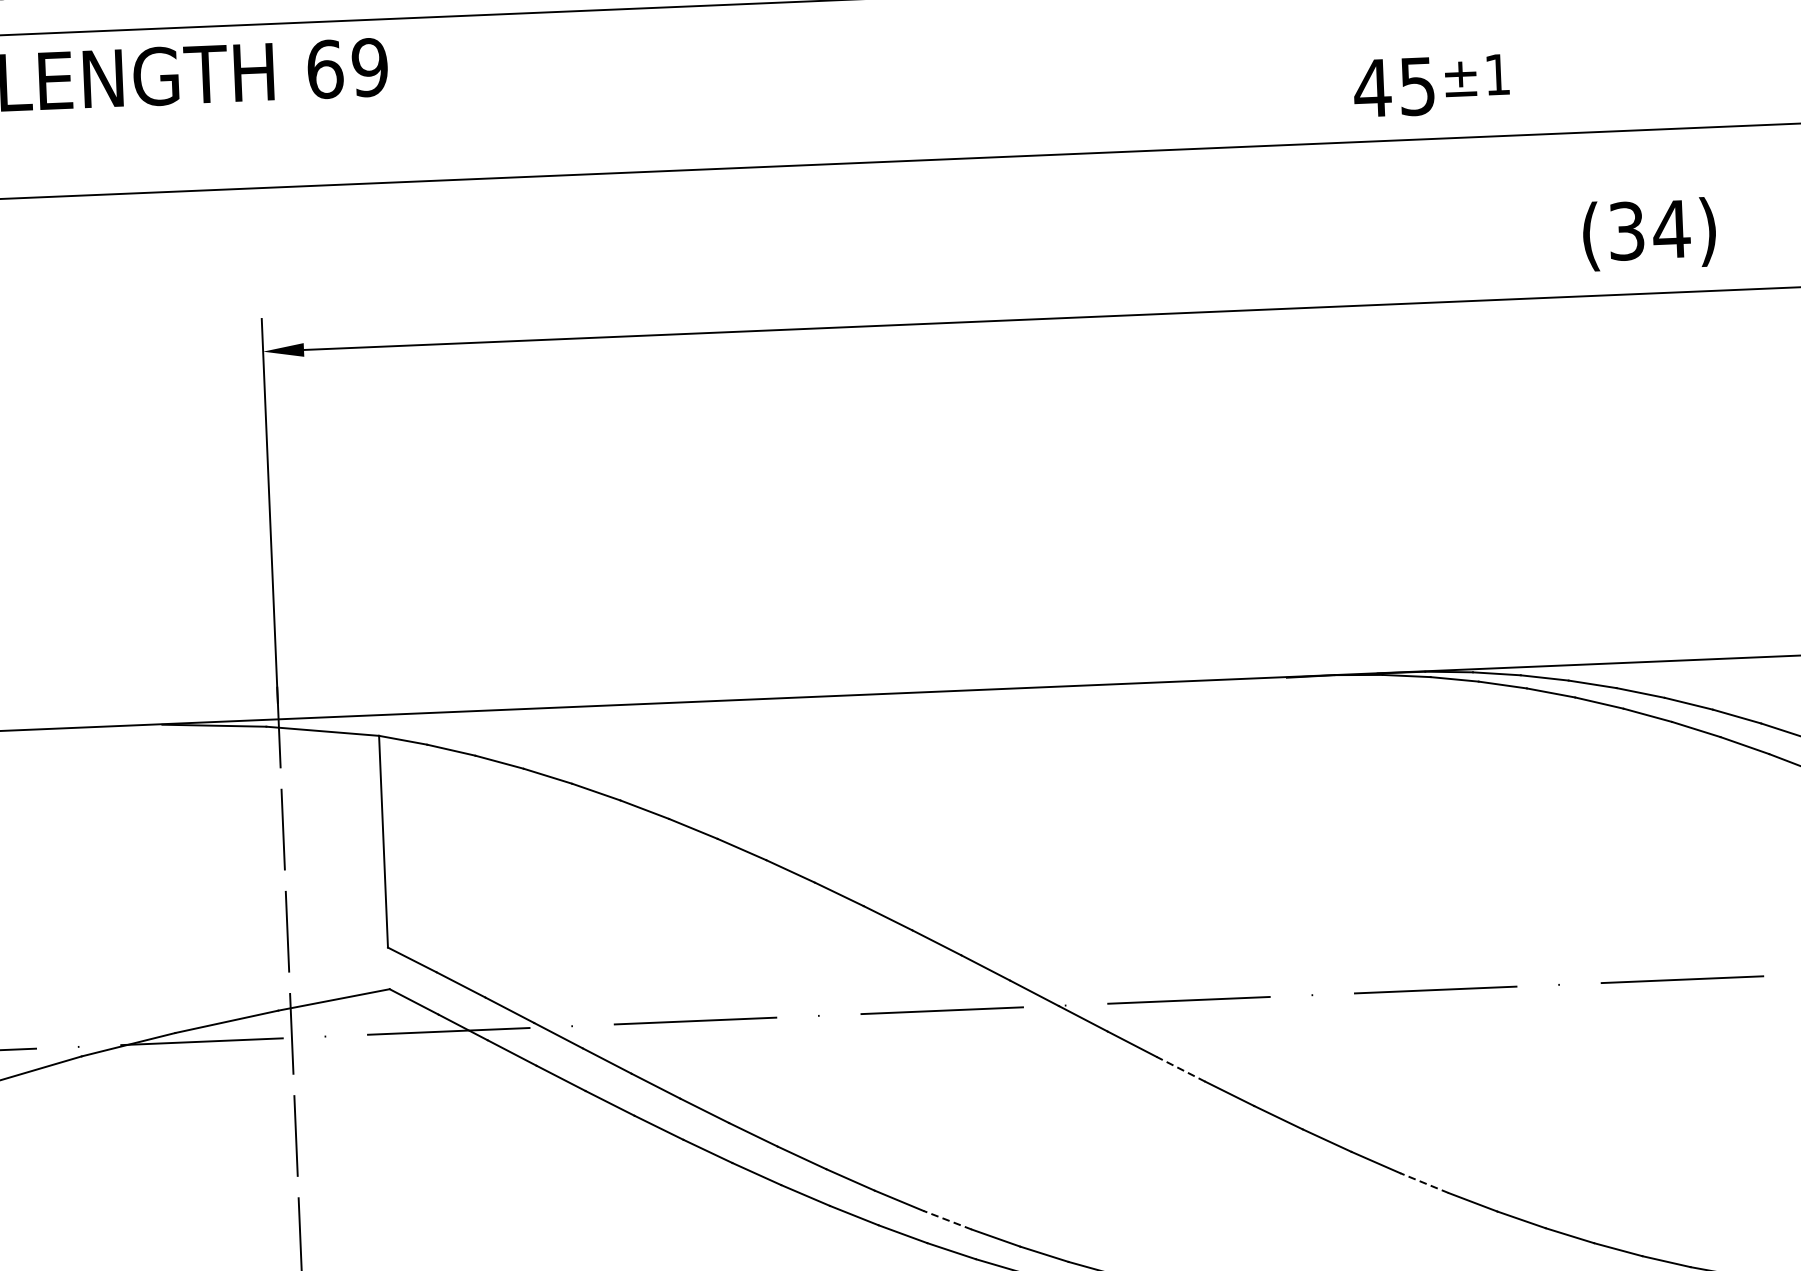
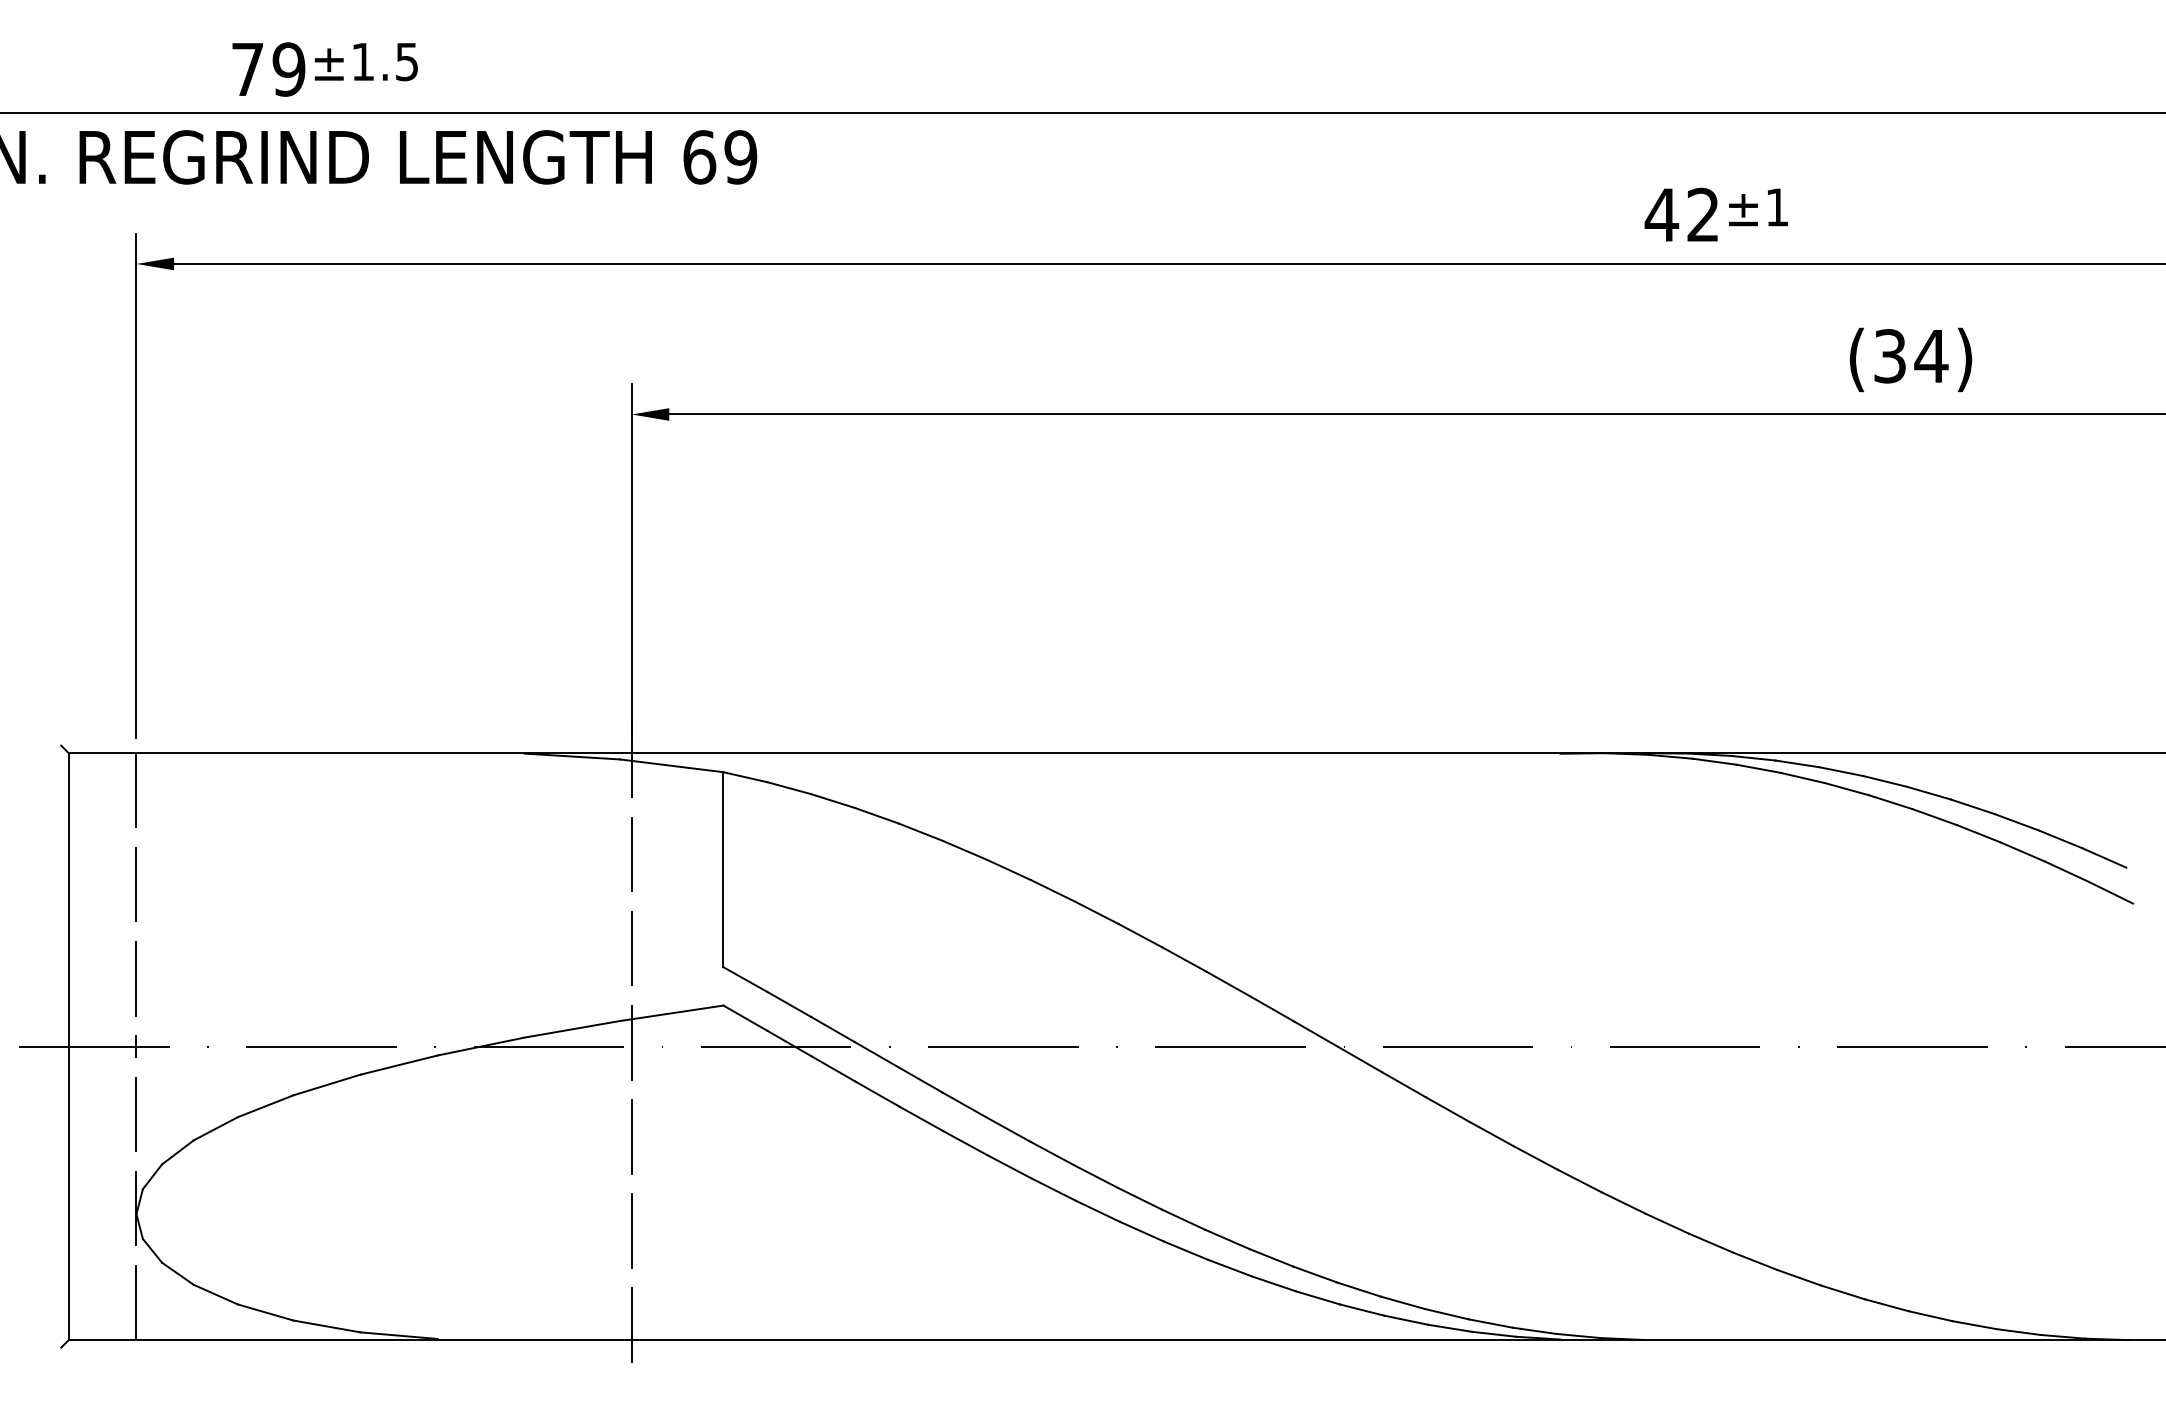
text: (1416, 85) -> (1702, 214), 45 -> 42
line: (1180, 1069) -> (1447, 1109), dashed -> solid
line: (1424, 1182) -> (1667, 1223), dashed -> solid
line: (947, 1220) -> (1227, 1239), dashed -> solid

